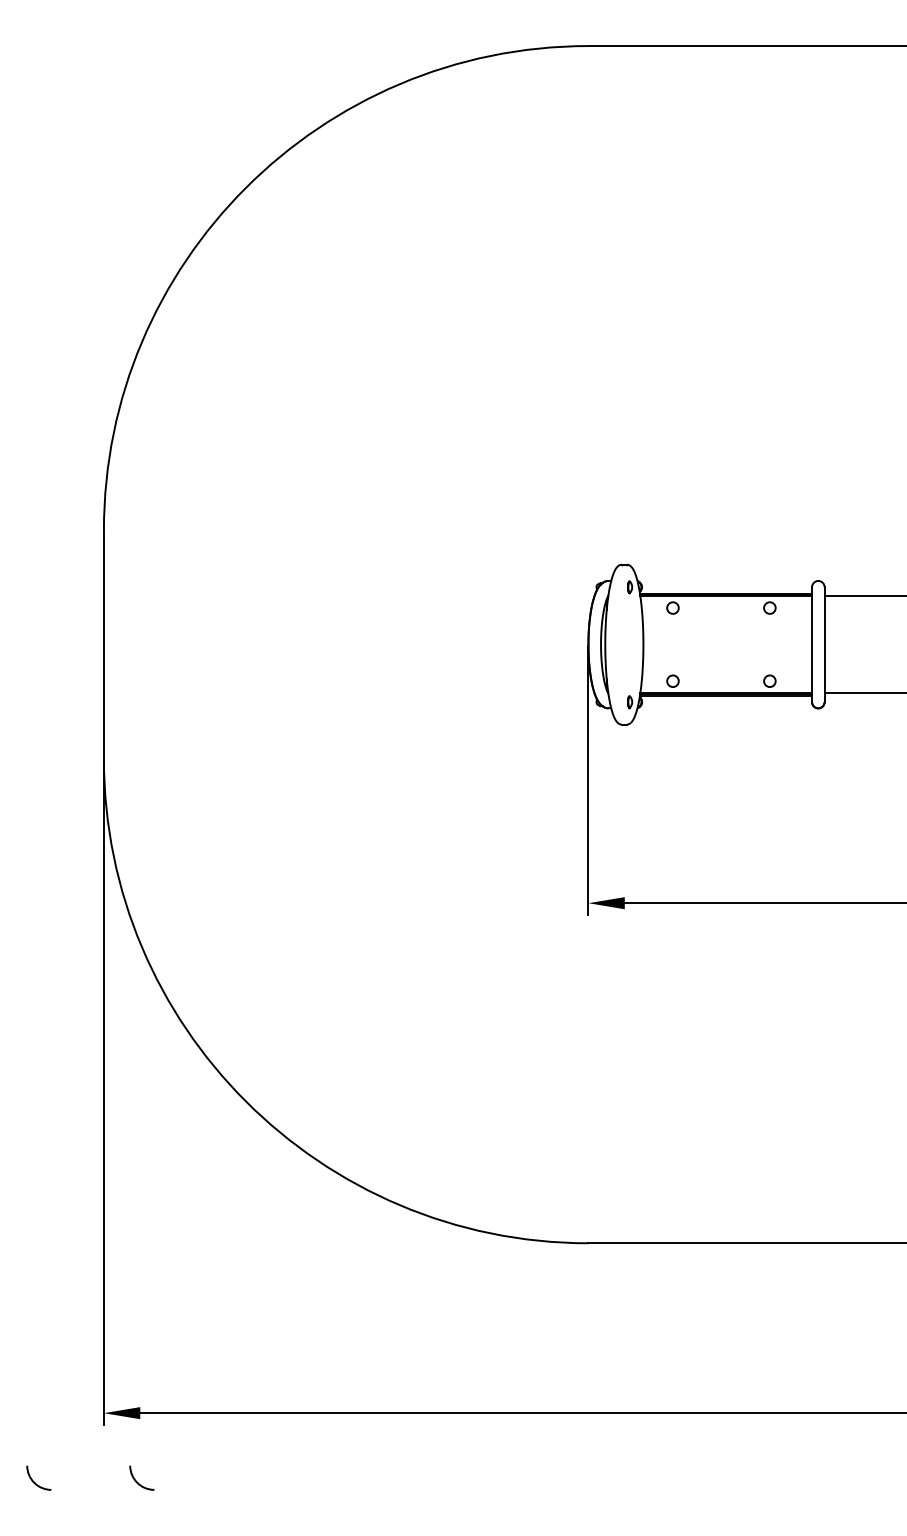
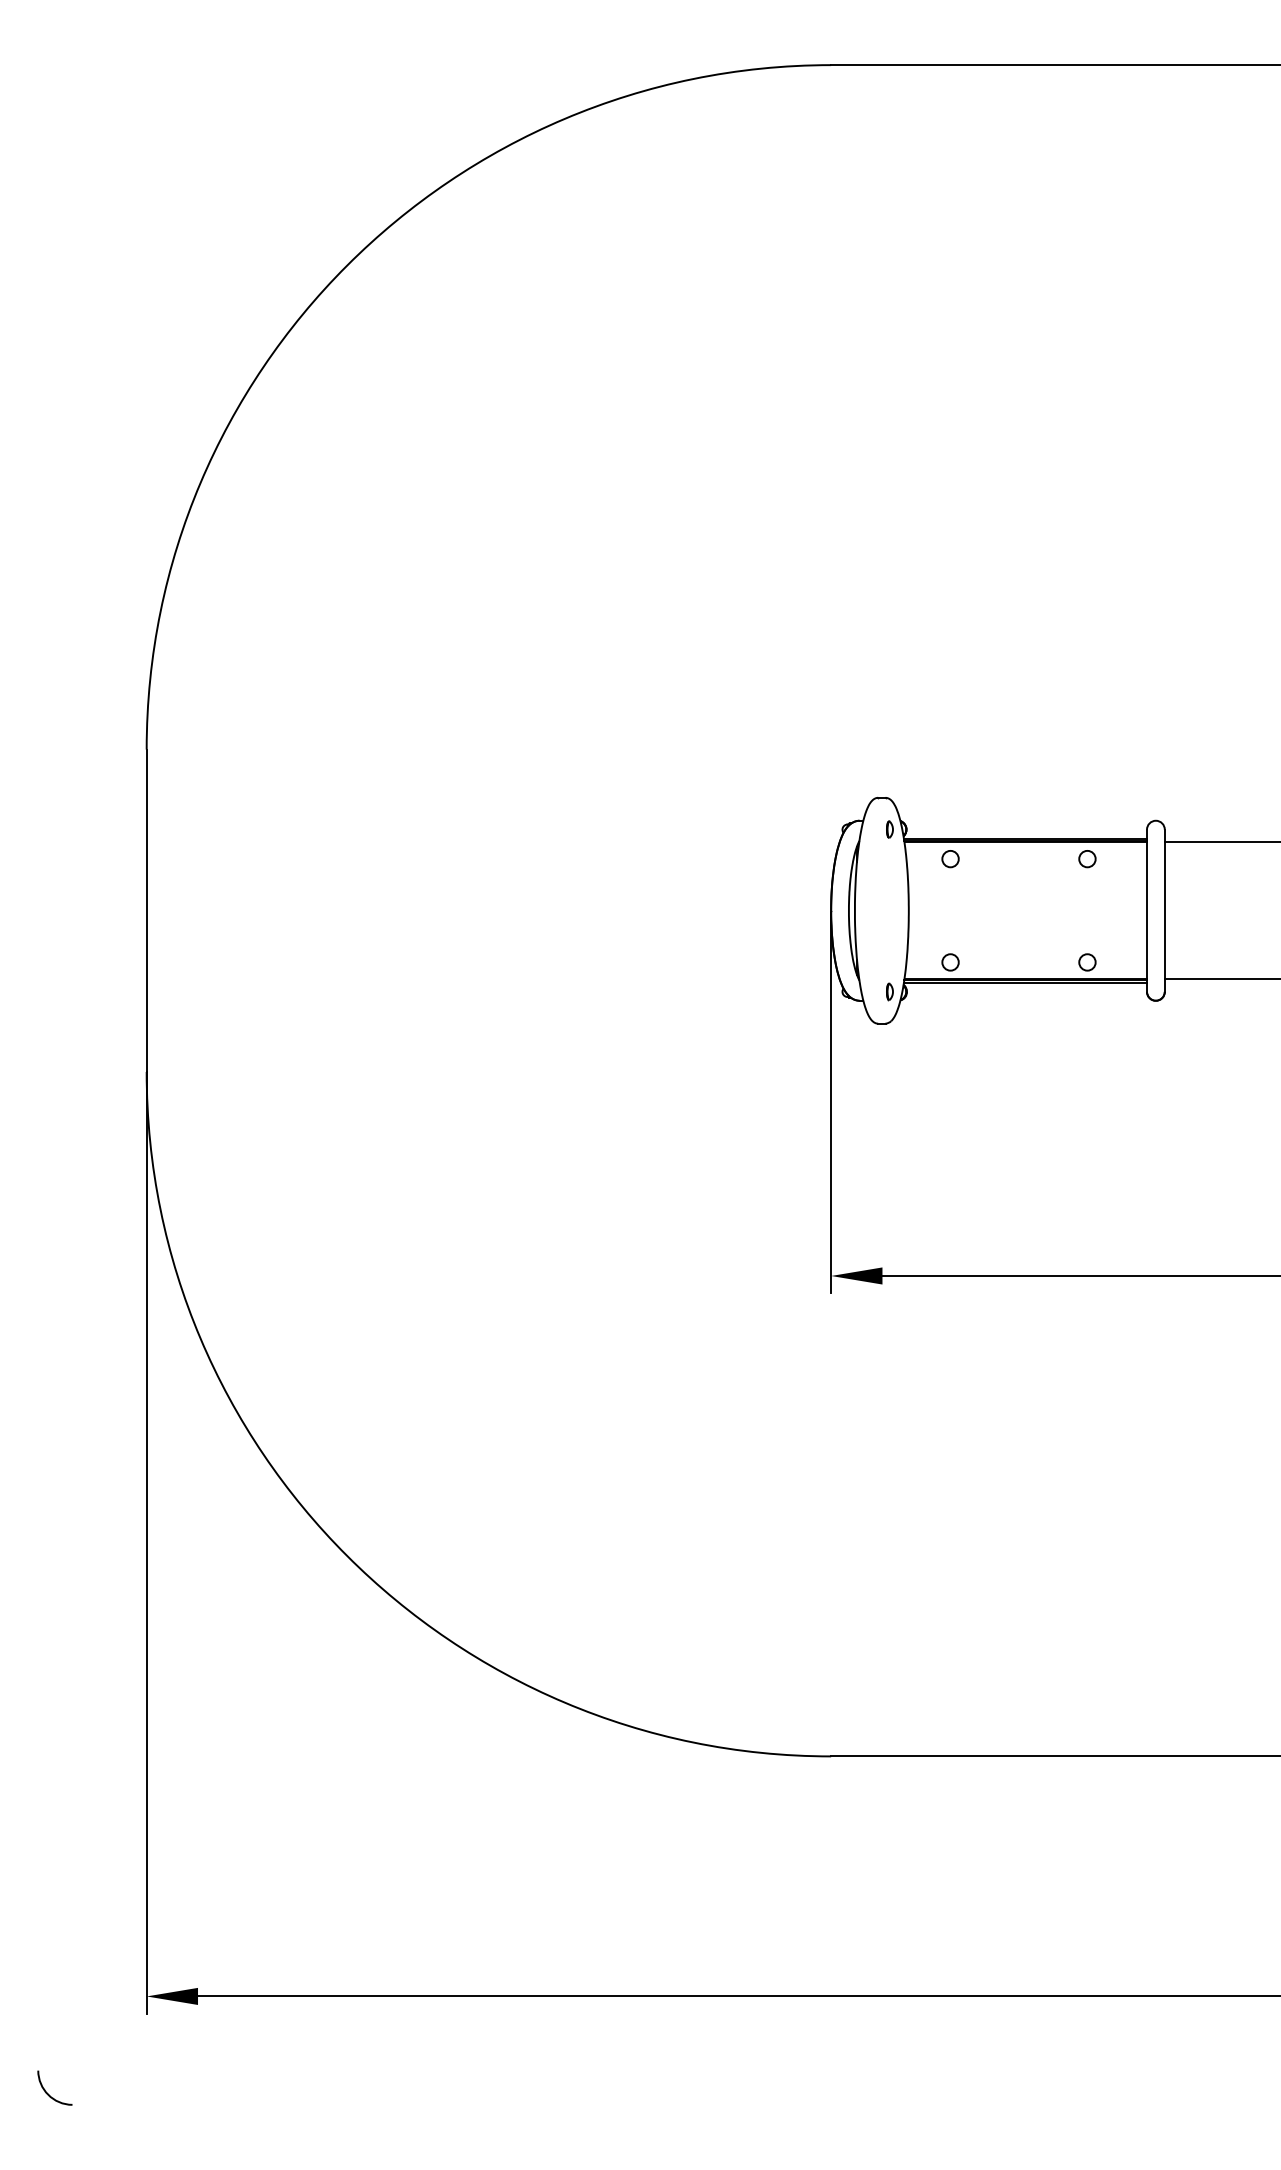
arc: (137, 1481) -> (194, 2092), removed

